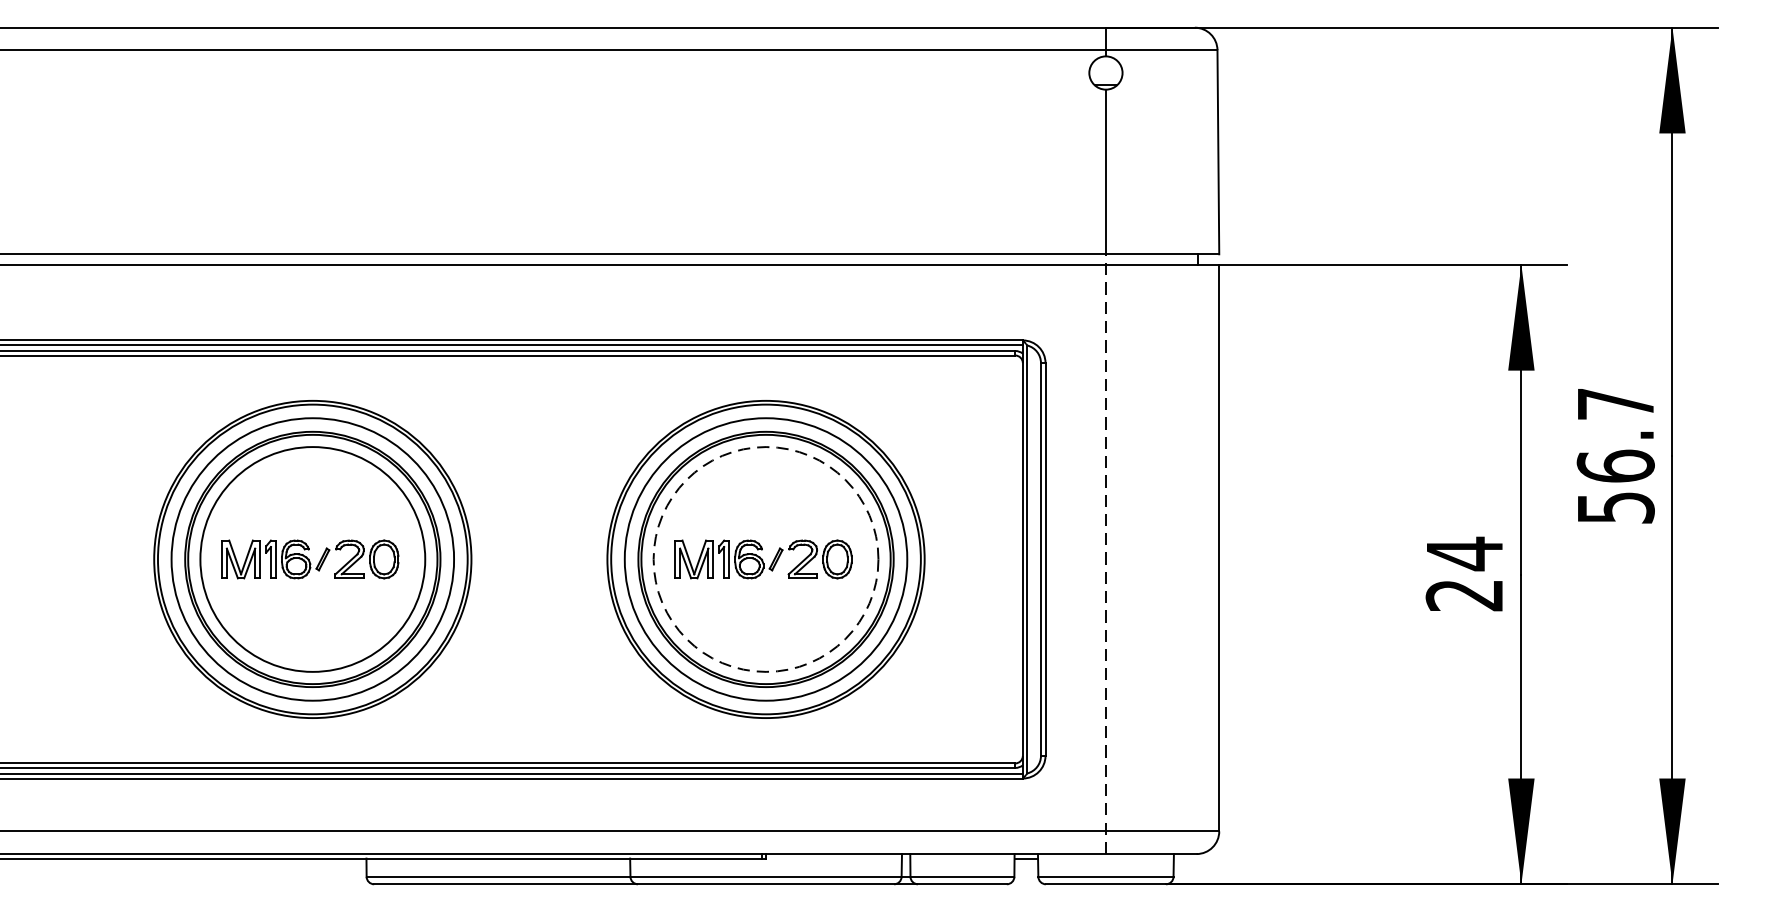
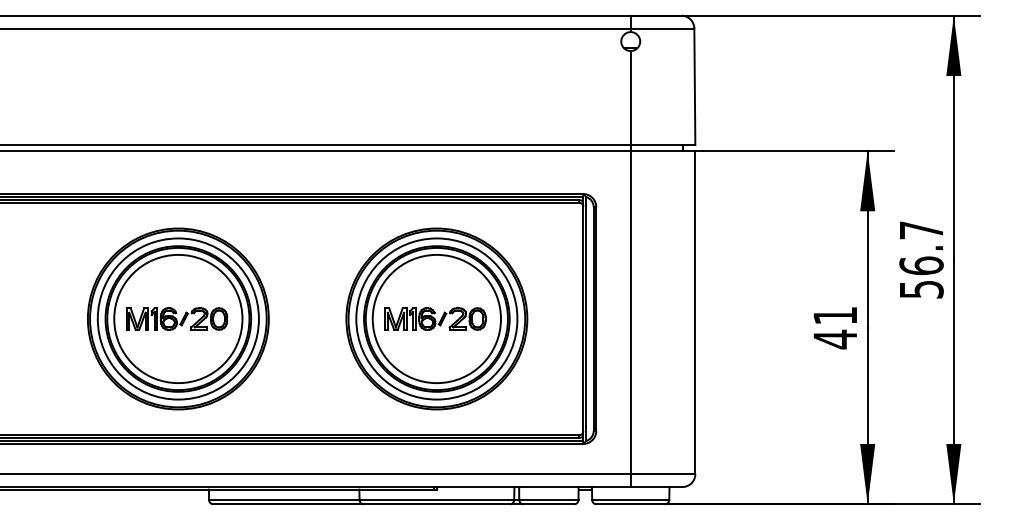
line: (1105, 553) -> (630, 315), dashed -> solid
circle: (765, 558) -> (436, 318), dashed -> solid
text: (1463, 574) -> (834, 327), 24 -> 41

